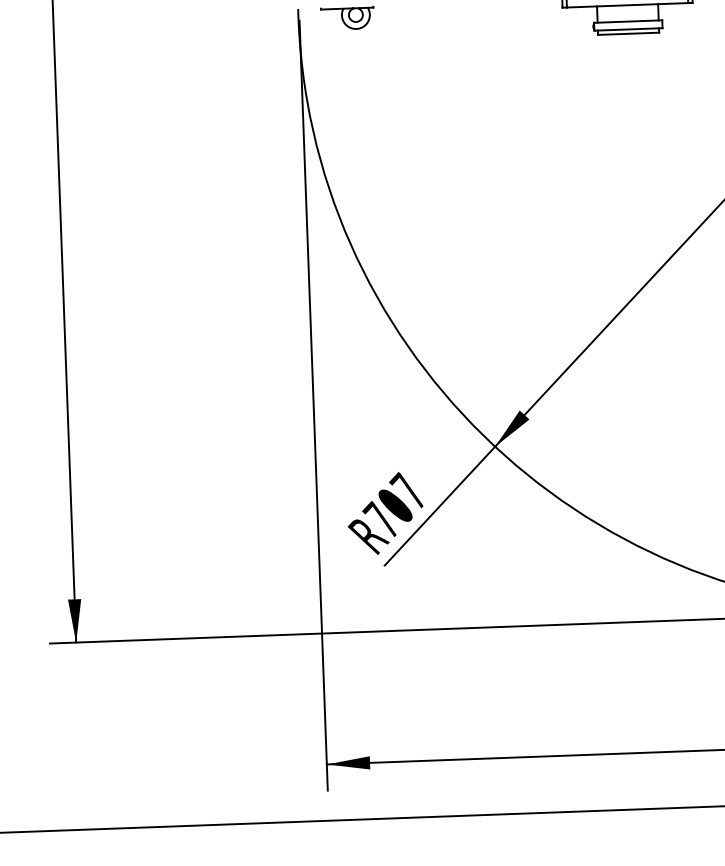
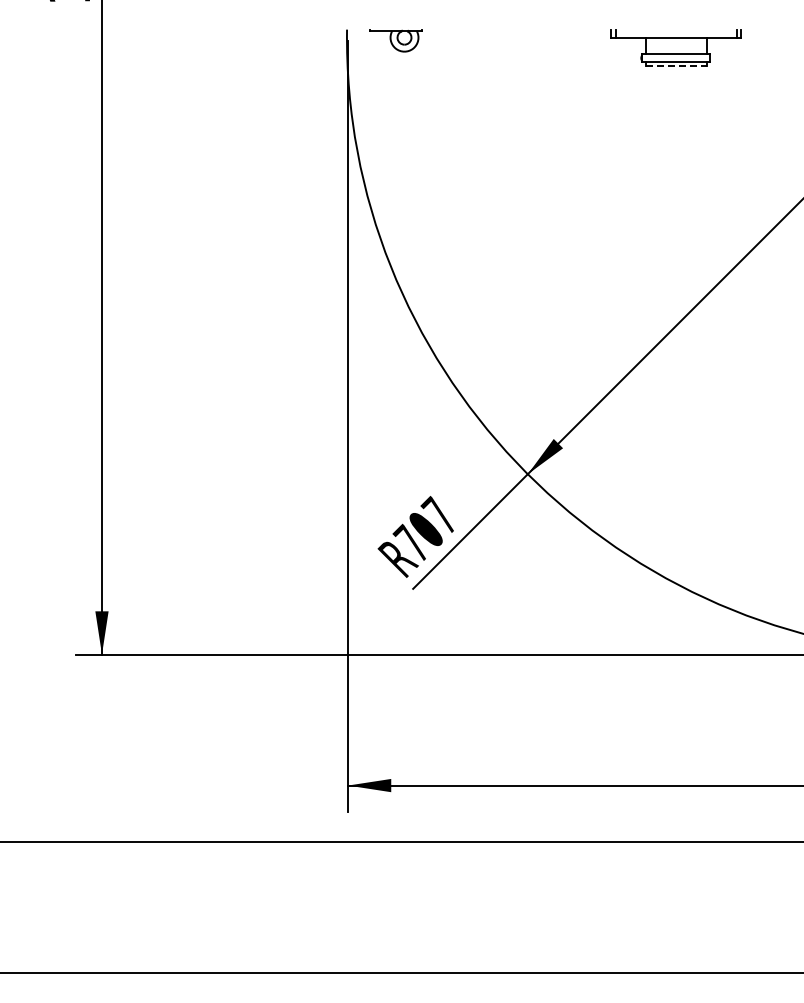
line: (628, 33) -> (676, 66), solid -> dashed

